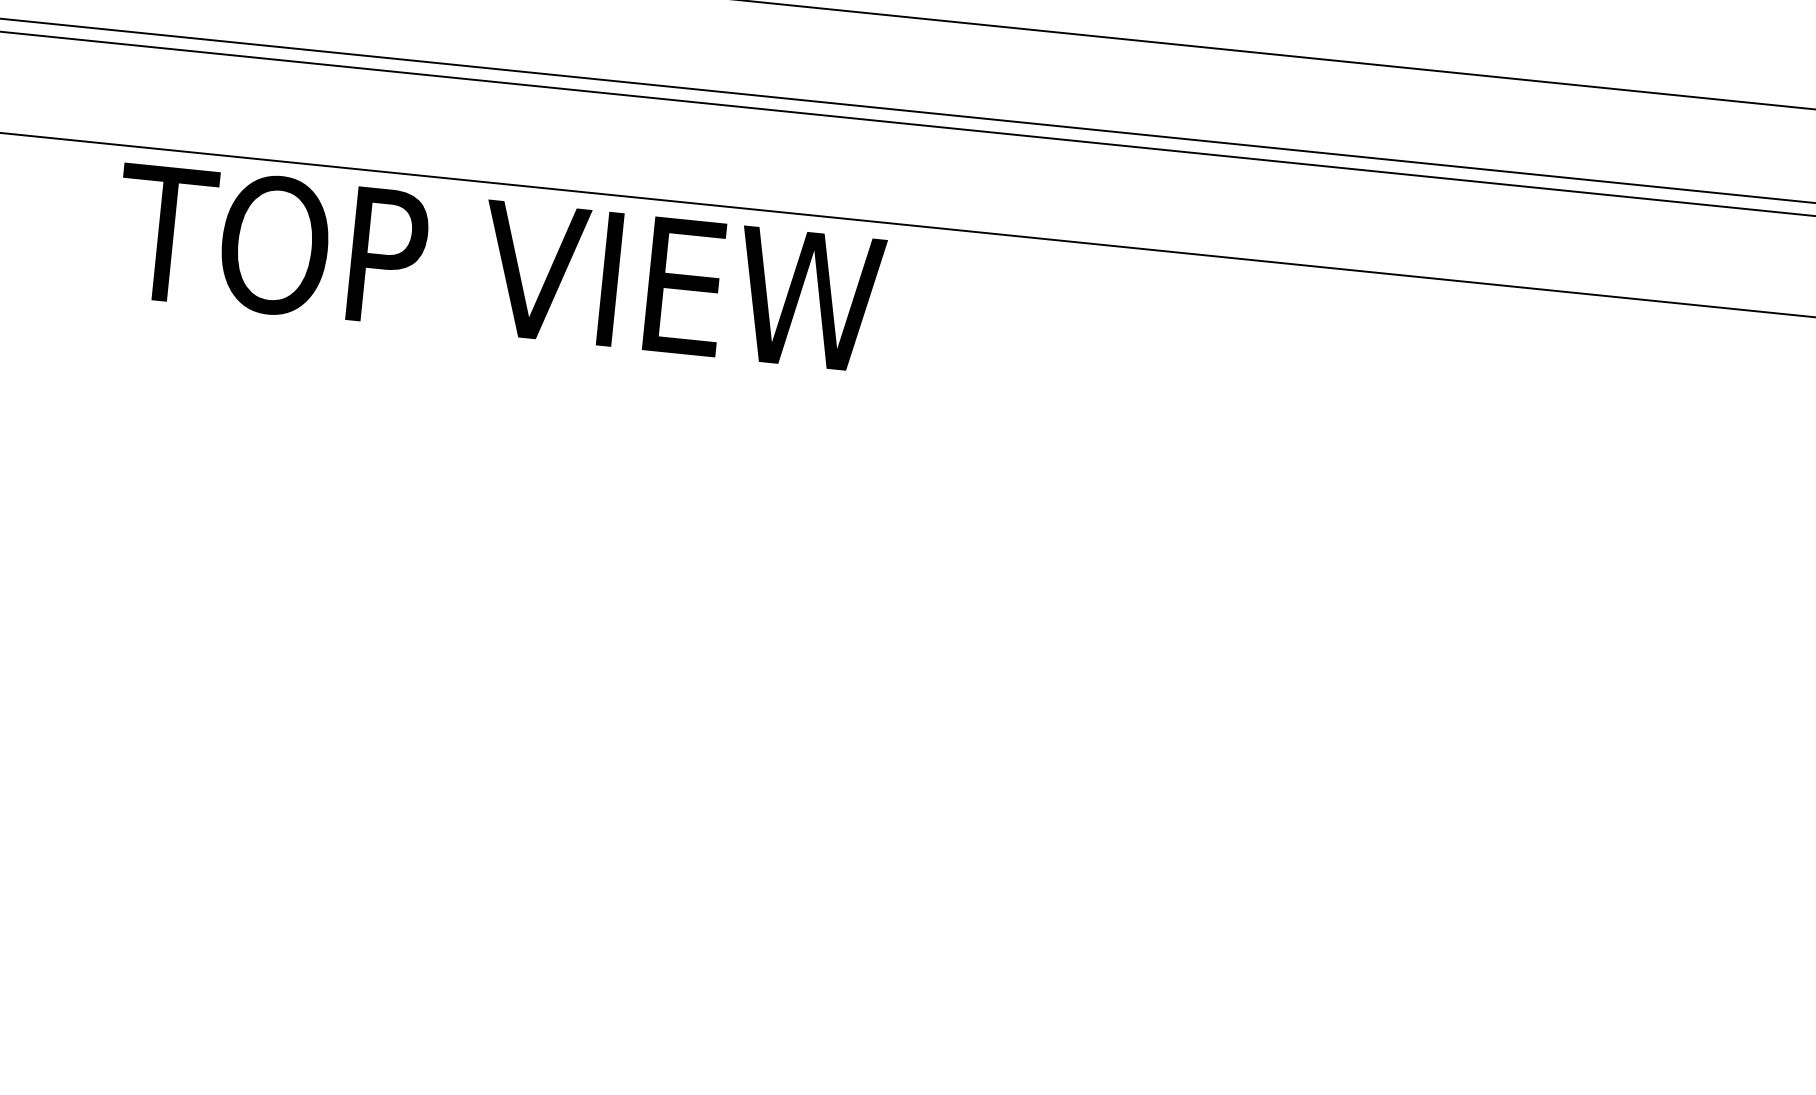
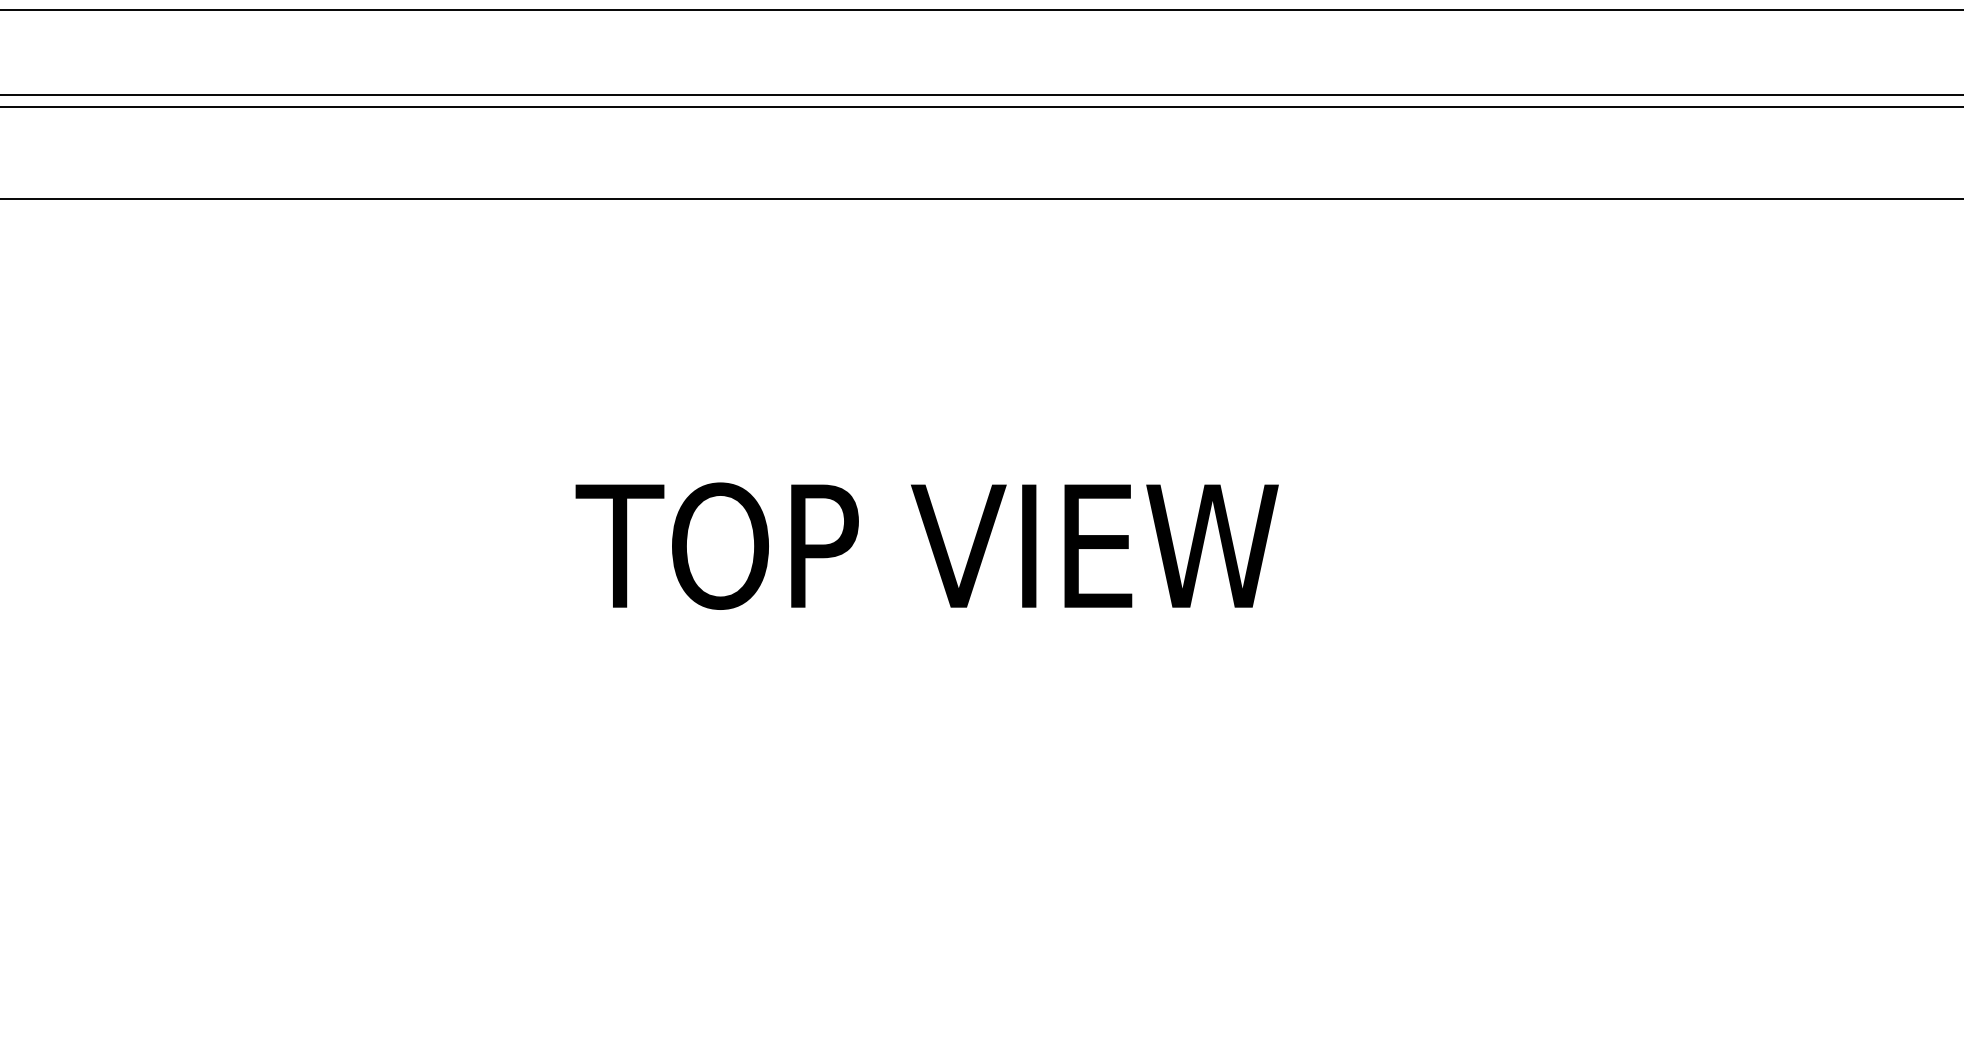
text: (498, 267) -> (926, 545), moved

